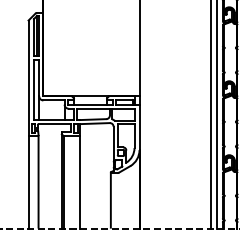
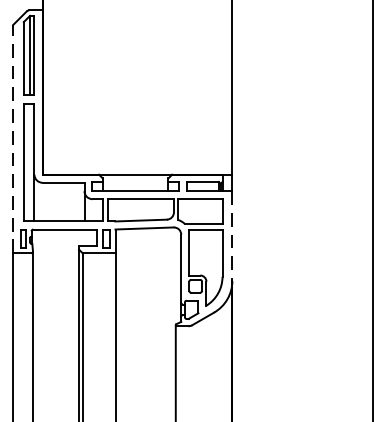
line: (28, 78) -> (13, 139), solid -> dashed
line: (139, 127) -> (232, 236), solid -> dashed

